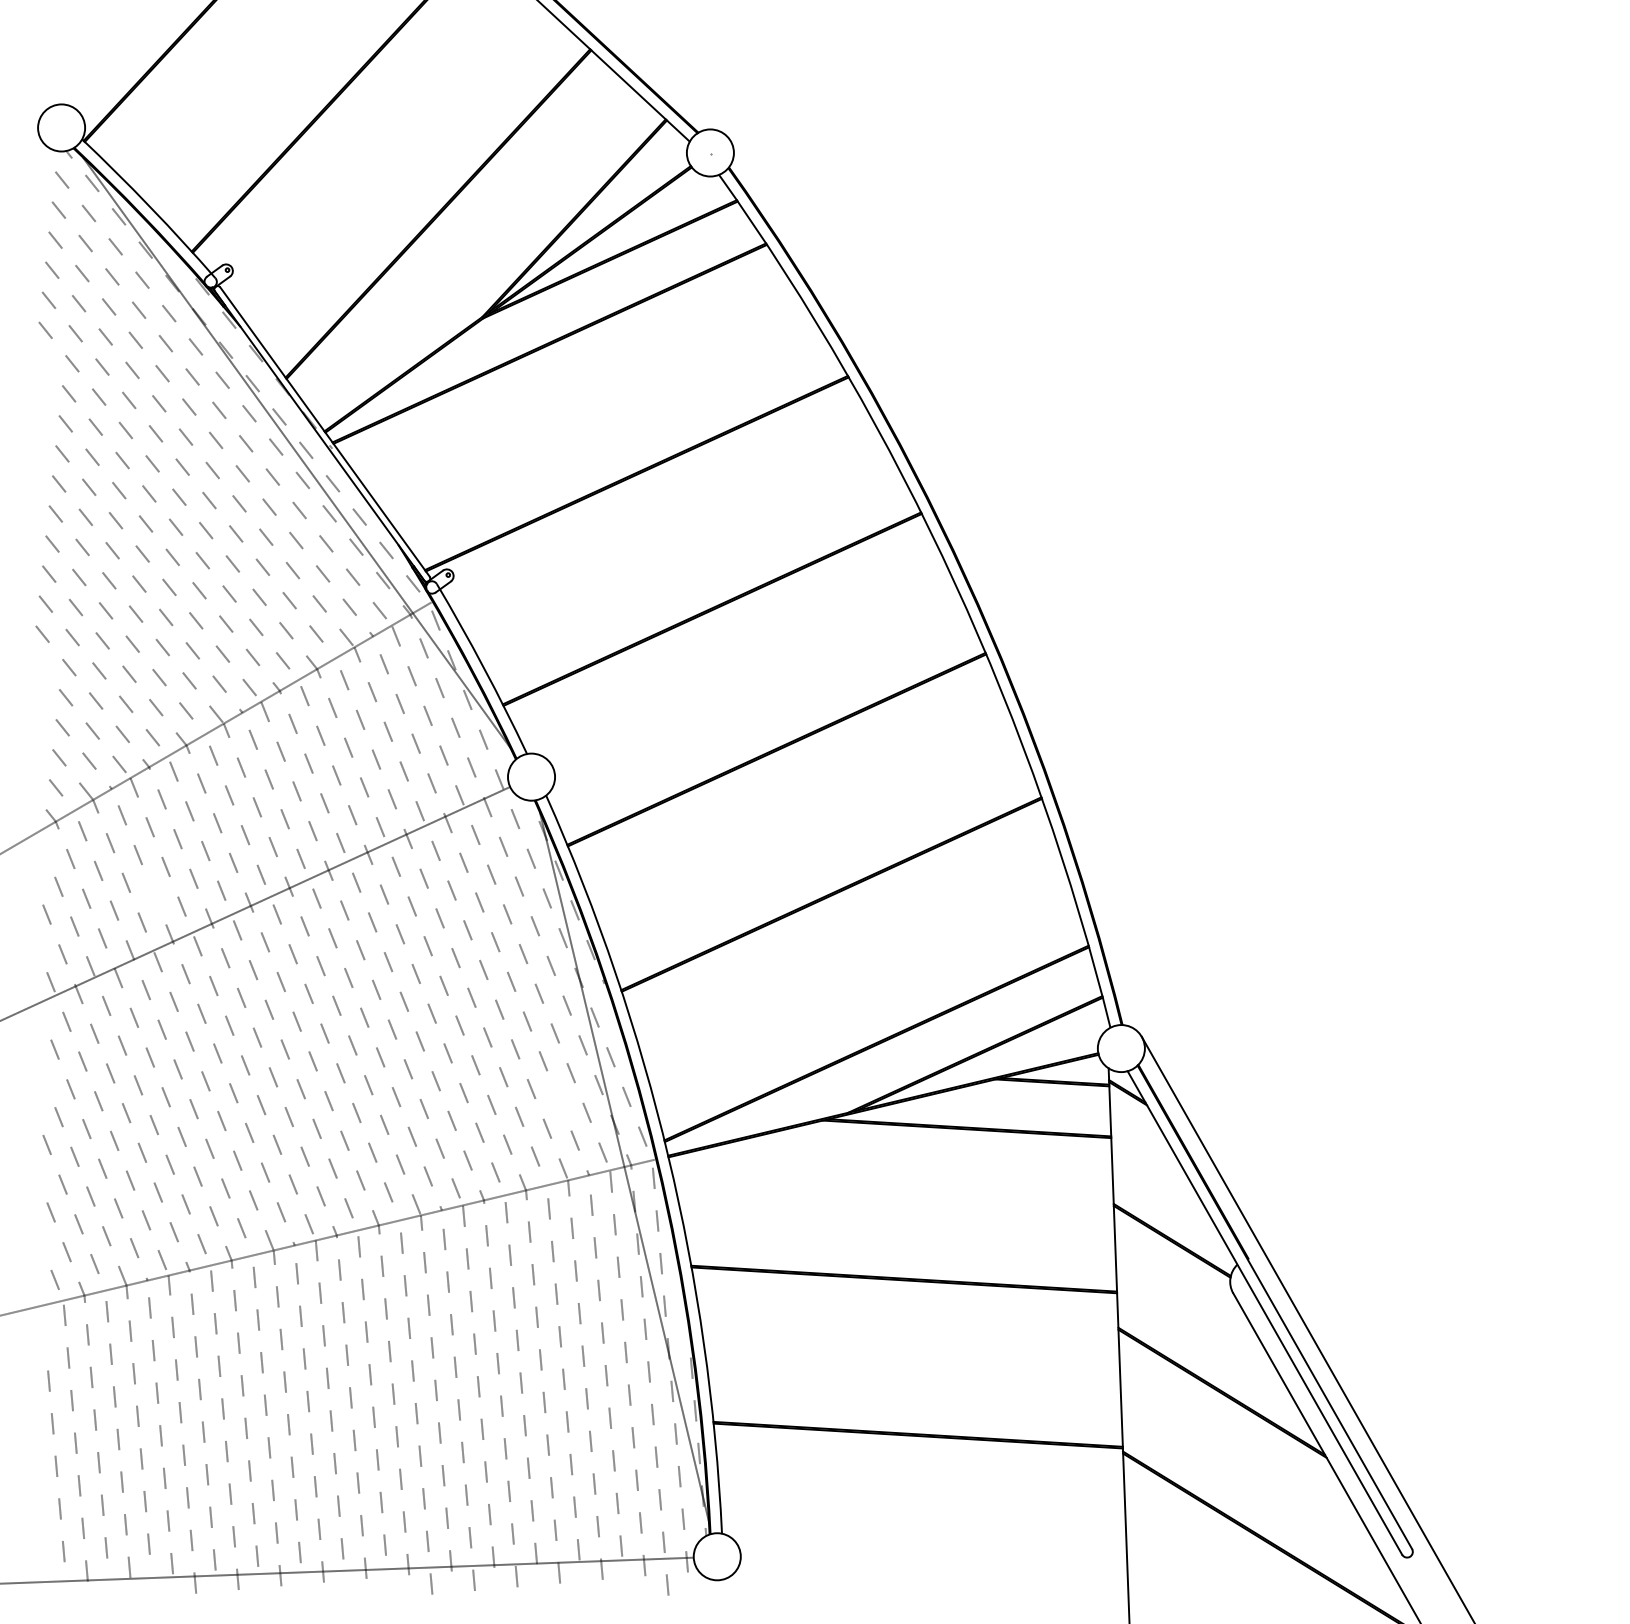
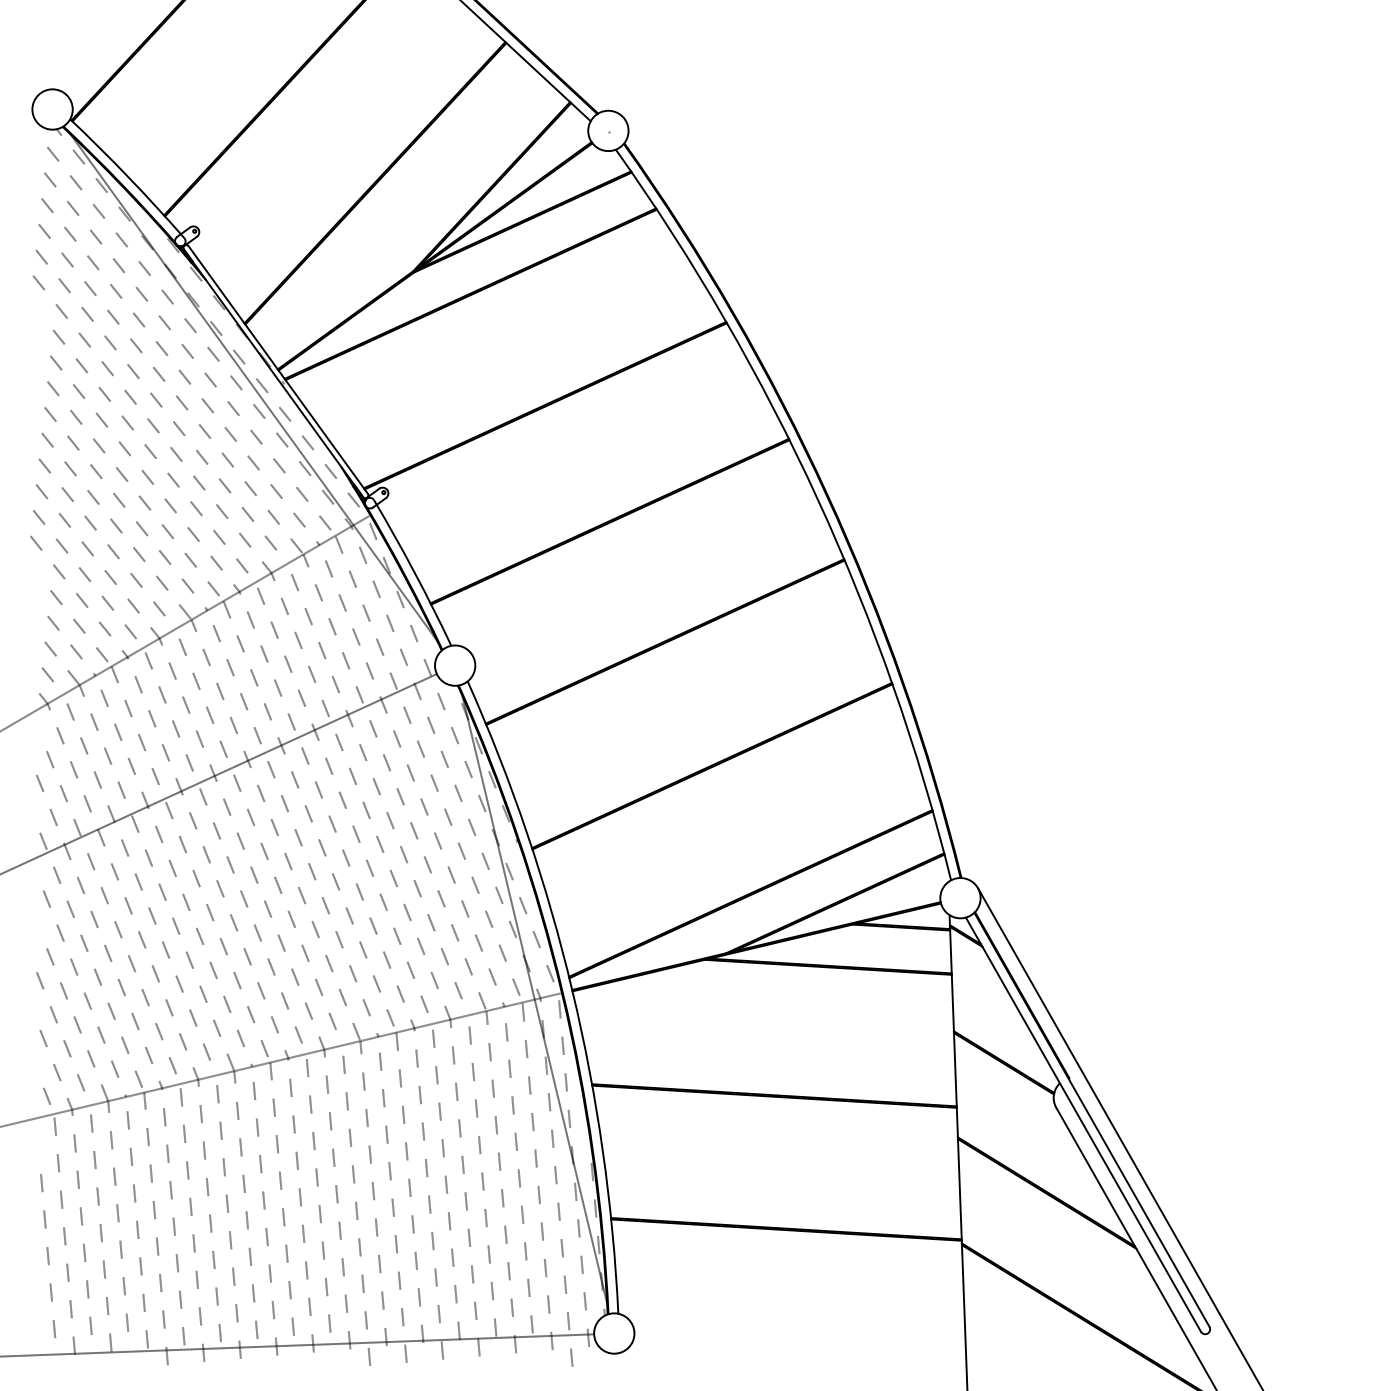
line: (153, 893) -> (131, 765), added
line: (558, 1100) -> (478, 942), added

